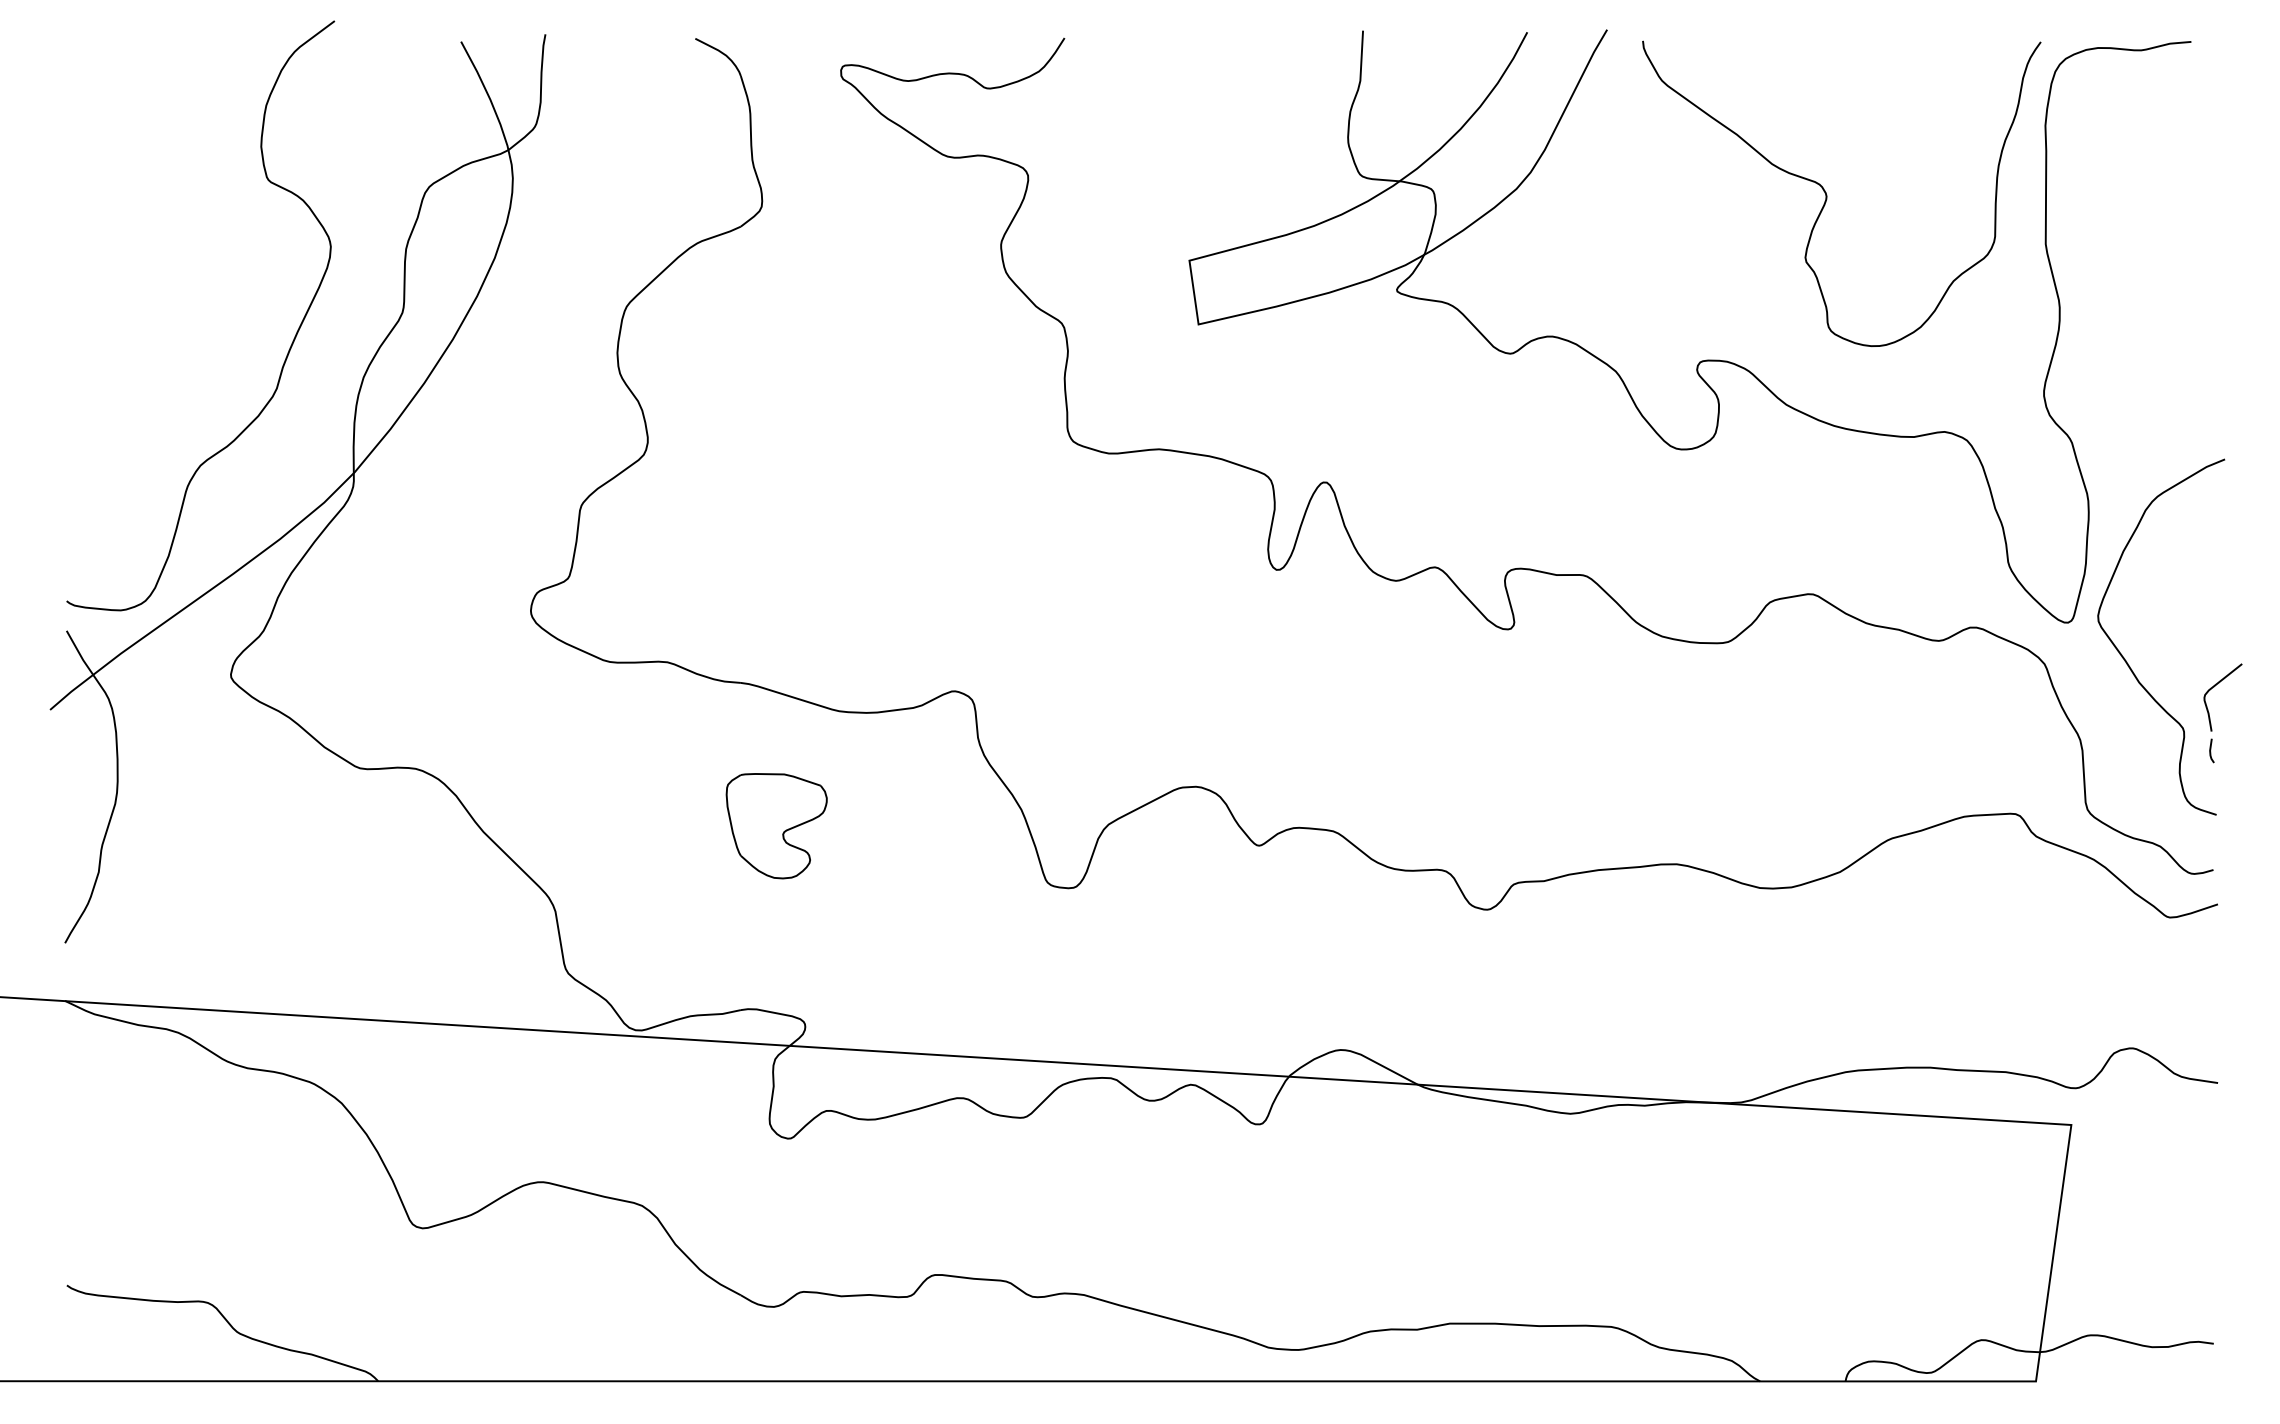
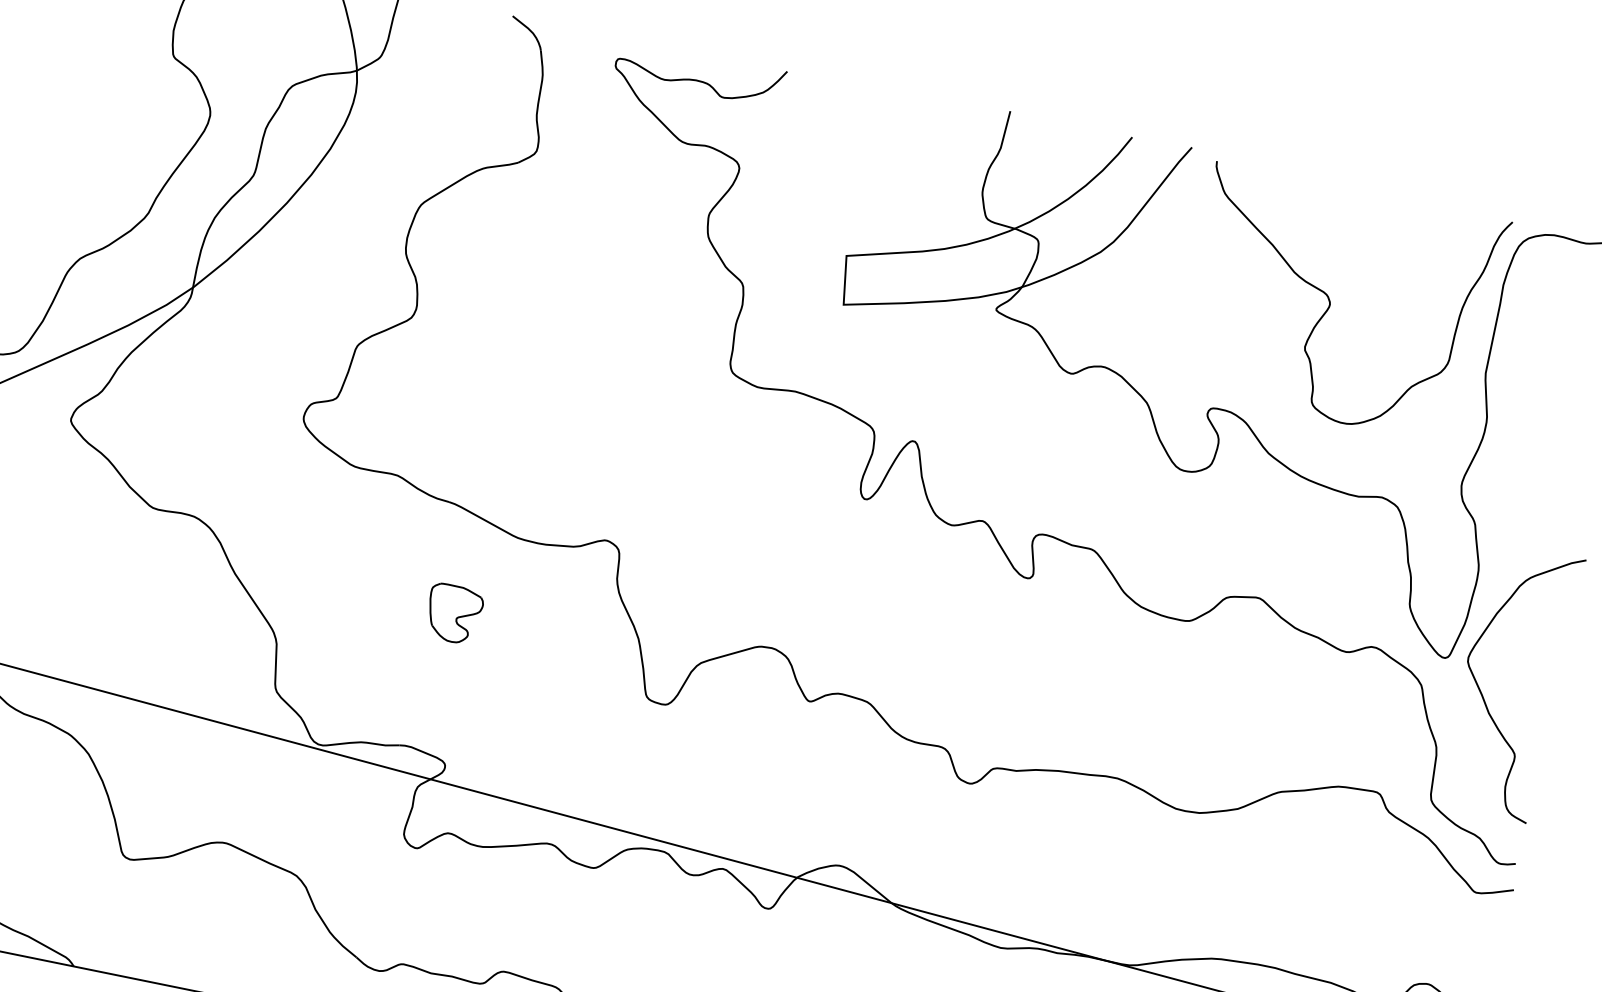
part: (2210, 717) -> (1536, 750), removed
part: (776, 826) -> (453, 614), size x0.7

